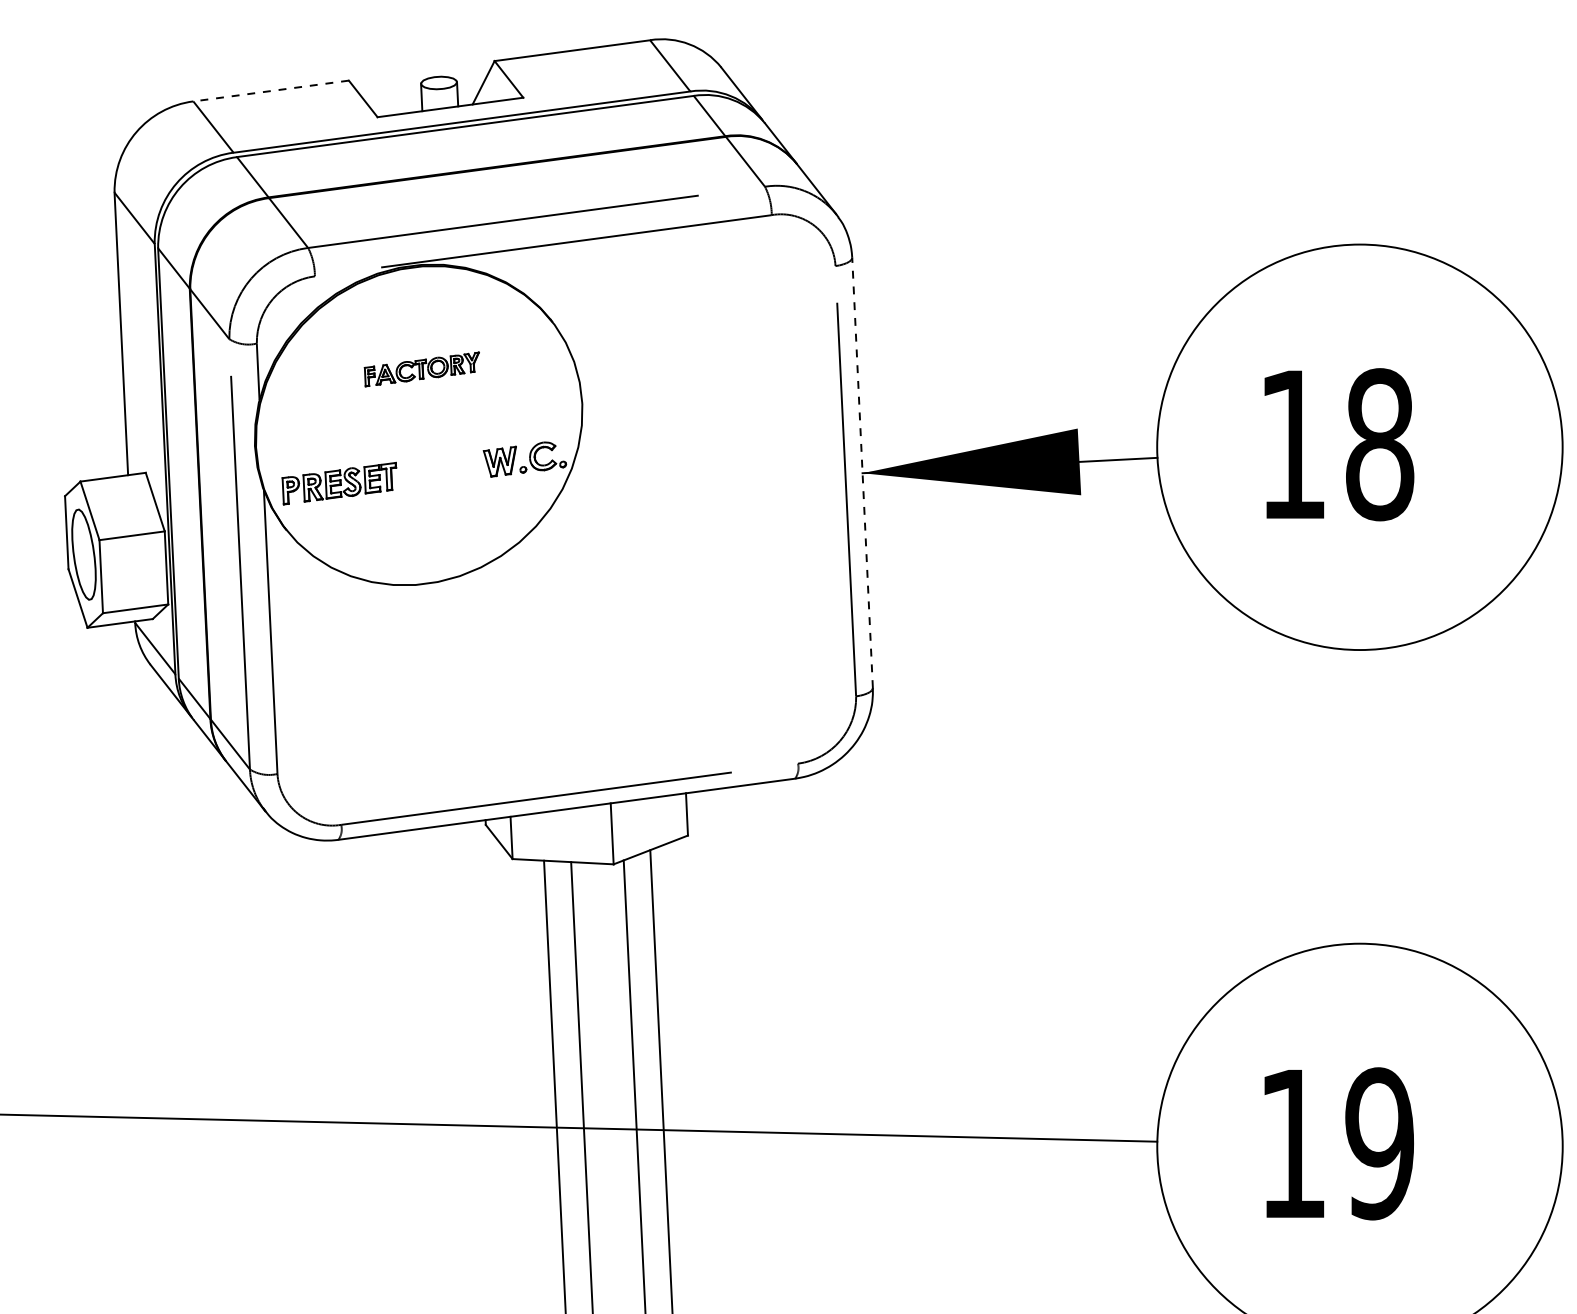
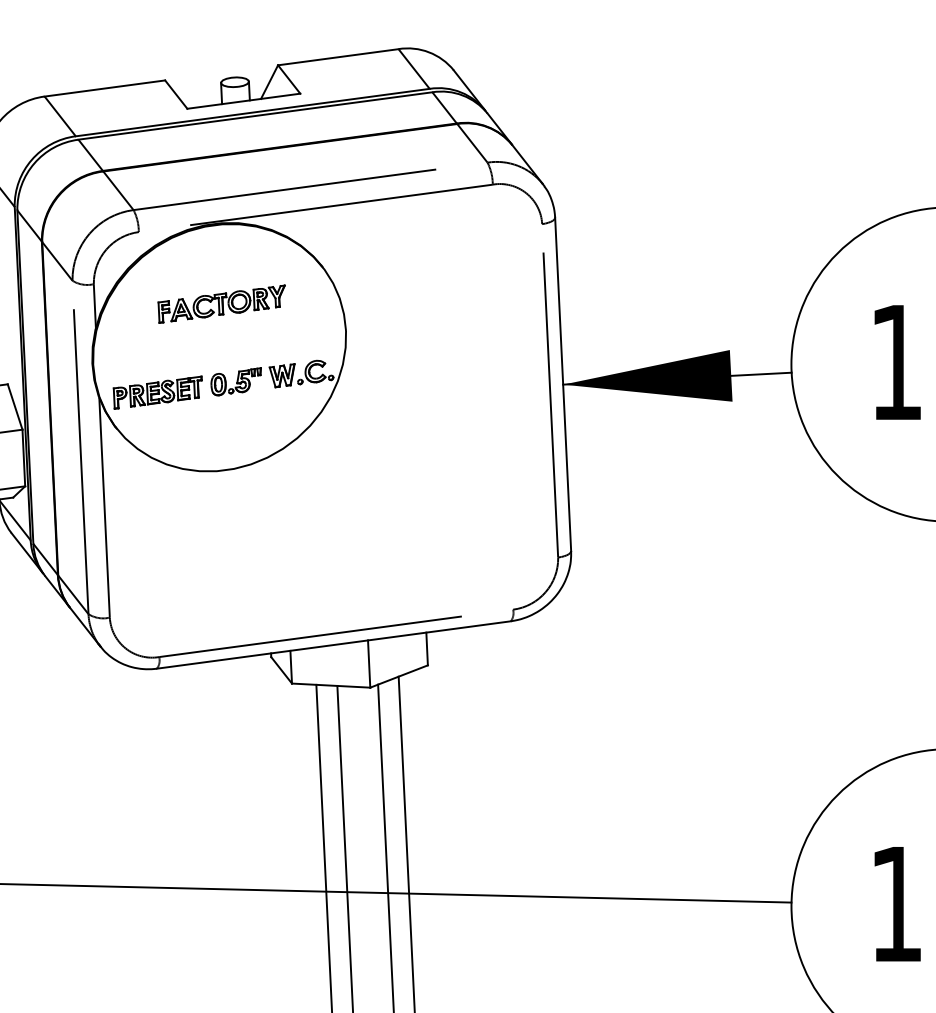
line: (270, 91) -> (104, 88), dashed -> solid
part: (421, 369) -> (221, 304), size x1.43
part: (440, 469) -> (236, 381), added
line: (862, 472) -> (563, 384), dashed -> solid

